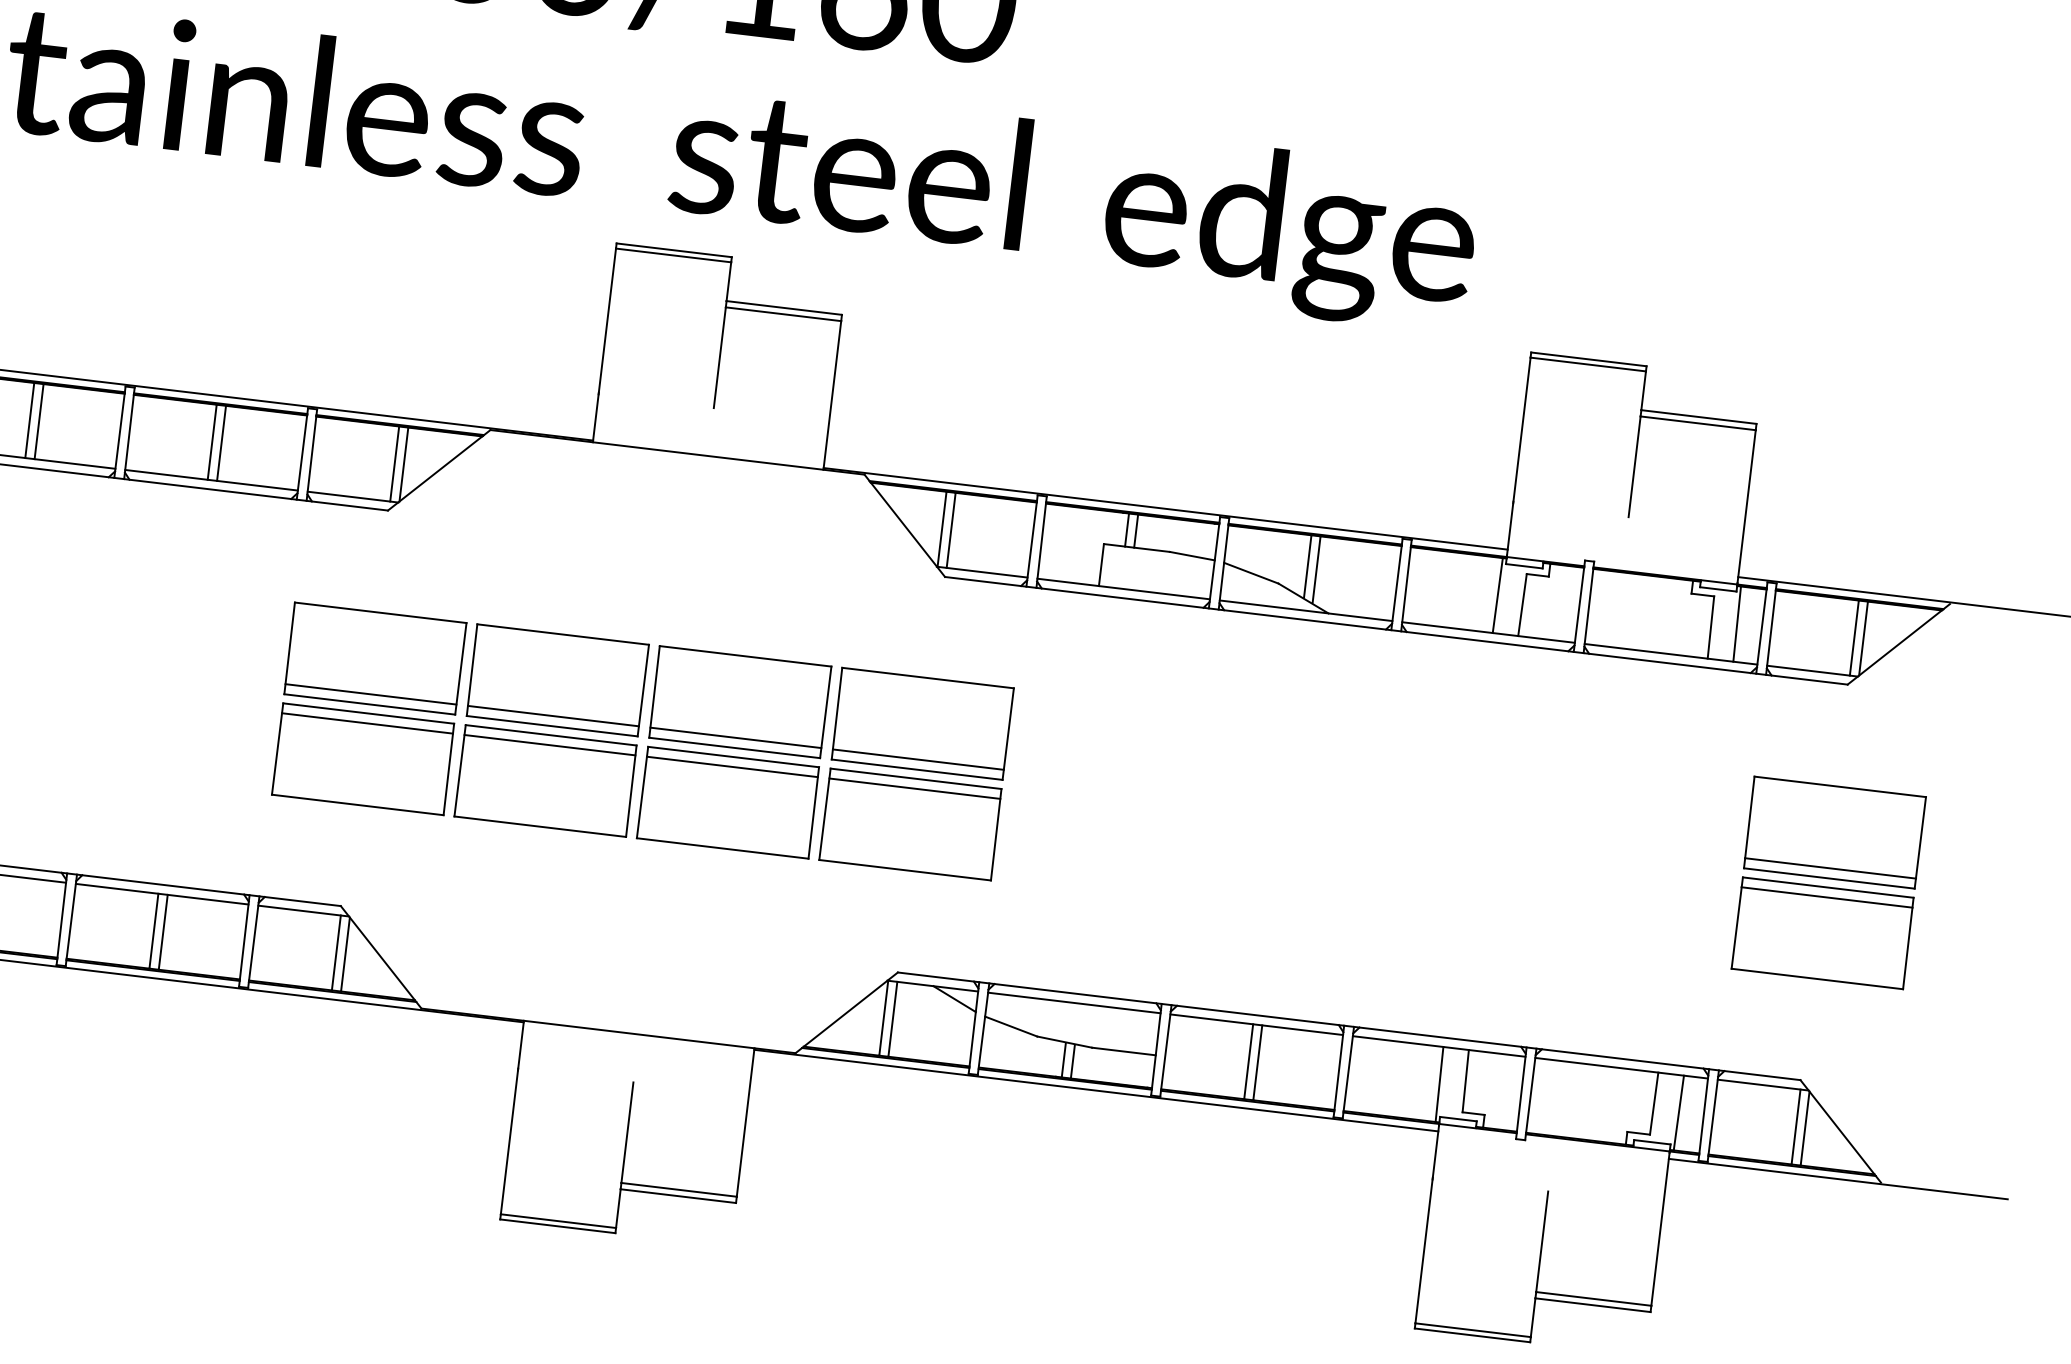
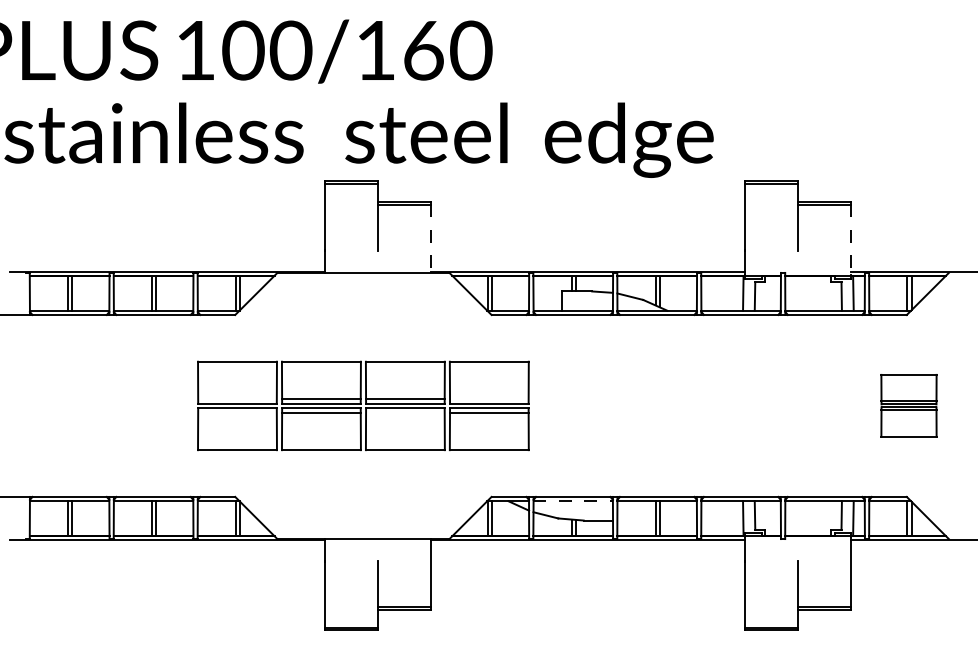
line: (831, 397) -> (430, 239), solid -> dashed
line: (1746, 508) -> (851, 240), solid -> dashed
line: (370, 694) -> (237, 399), removed
line: (367, 723) -> (237, 412), removed
line: (918, 760) -> (489, 399), removed
line: (732, 766) -> (405, 412), removed
part: (1827, 881) -> (908, 405), size x0.7
line: (1074, 1003) -> (573, 501), solid -> dashed

